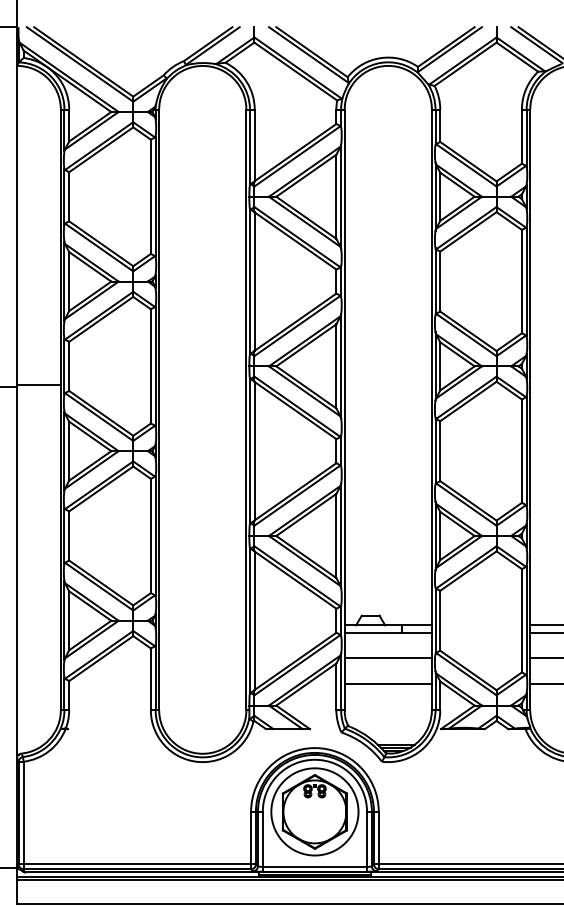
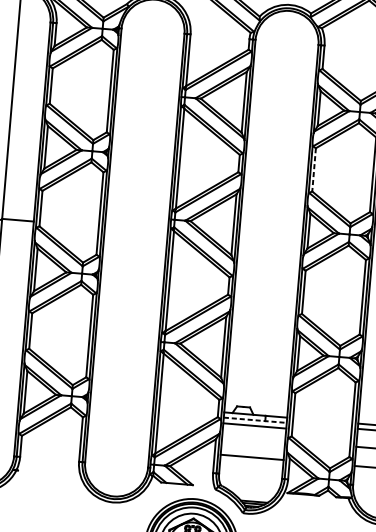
line: (440, 281) -> (314, 169), solid -> dashed
line: (388, 632) -> (255, 420), solid -> dashed
line: (387, 657) -> (254, 425), moved

